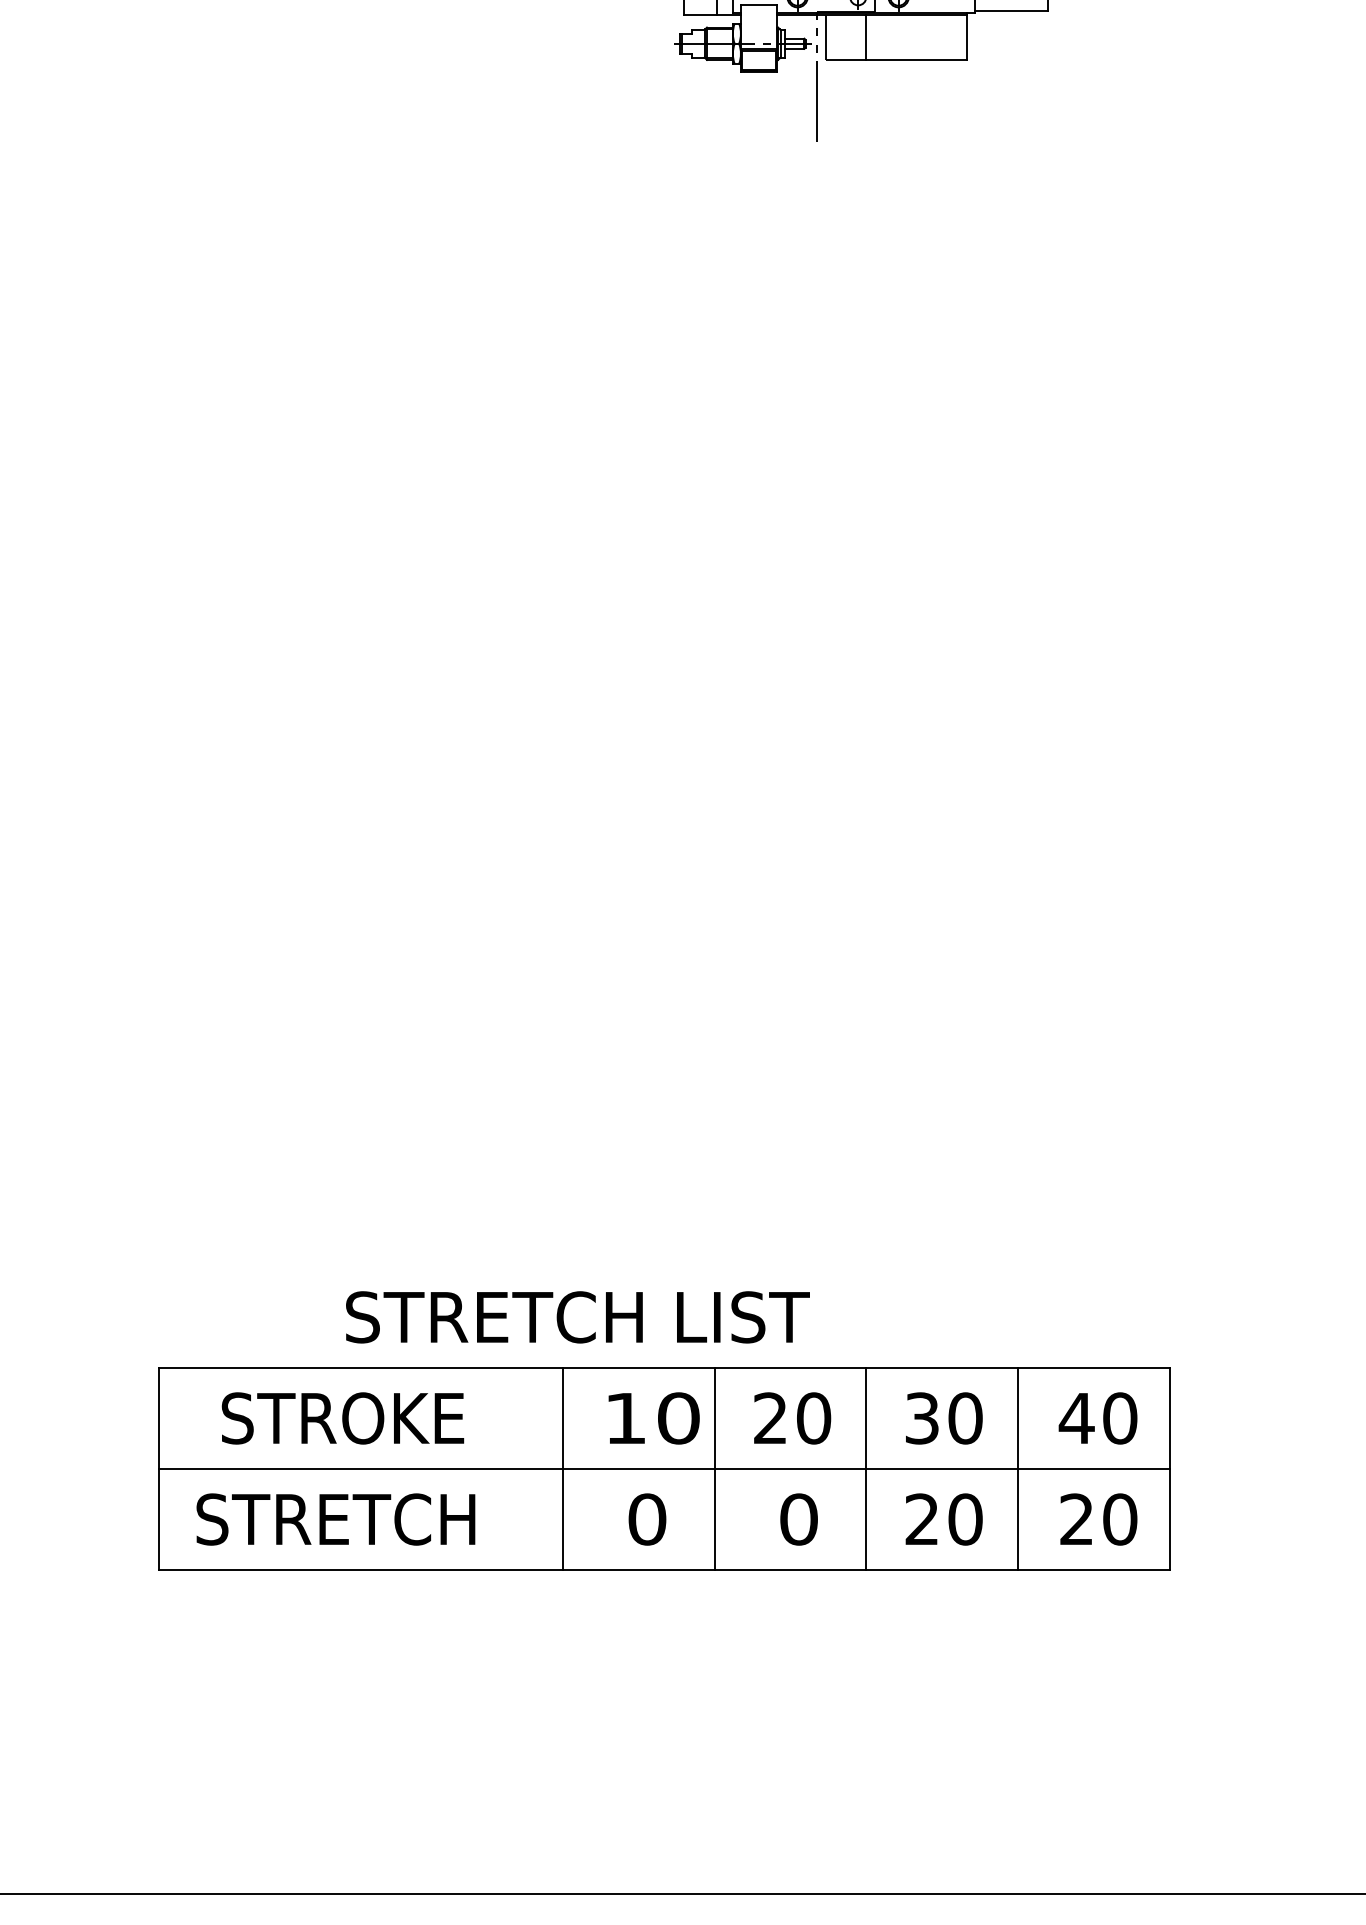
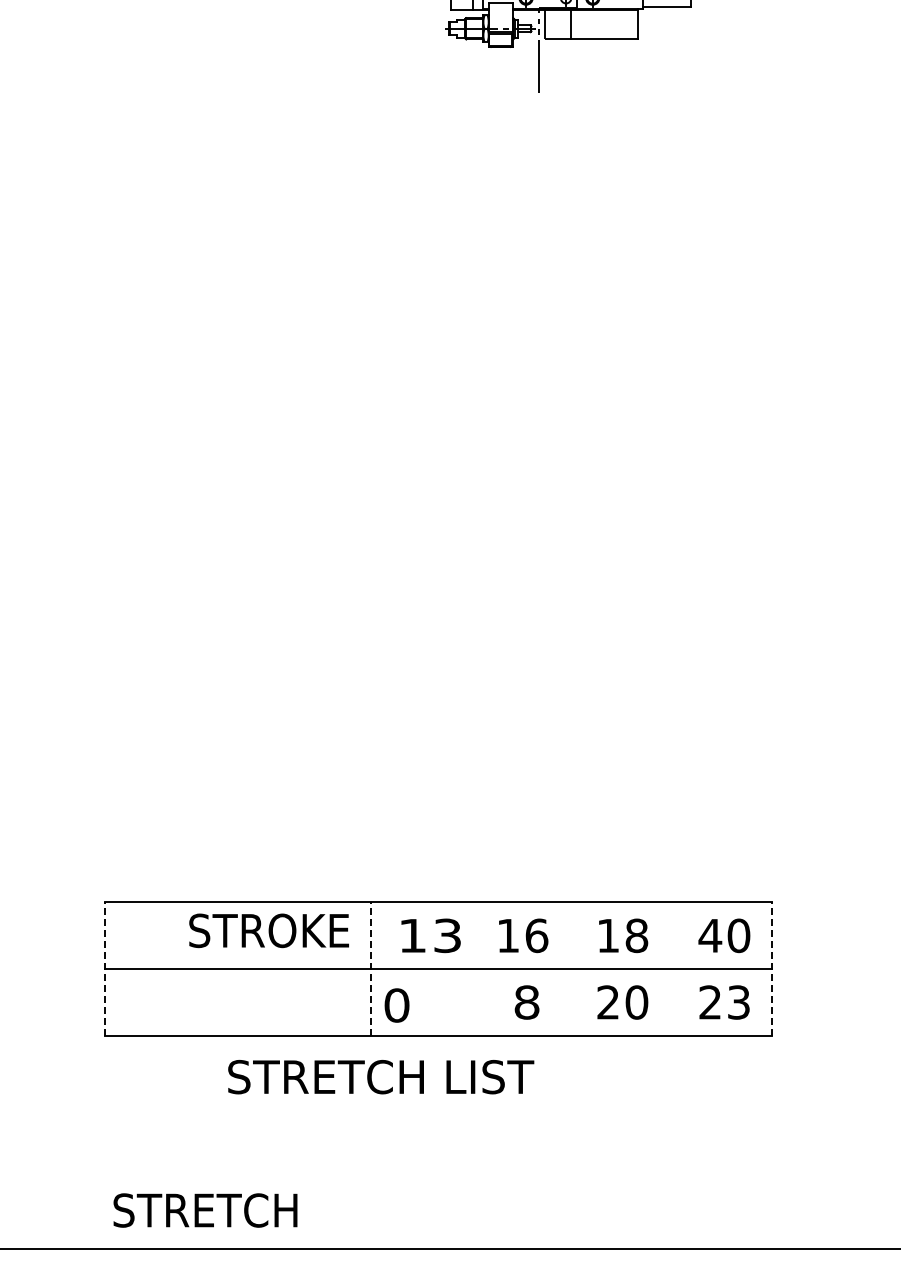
text: (578, 1317) -> (381, 1077), moved
text: (341, 1417) -> (268, 930), moved
text: (678, 1417) -> (447, 935), 10 -> 13
text: (792, 1417) -> (522, 935), 20 -> 16
text: (943, 1417) -> (622, 935), 30 -> 18
line: (714, 1467) -> (471, 968), removed
line: (866, 1467) -> (571, 968), removed
line: (1017, 1467) -> (671, 968), removed
line: (158, 1469) -> (104, 969), solid -> dashed
line: (563, 1469) -> (371, 969), solid -> dashed
line: (1169, 1469) -> (771, 969), solid -> dashed
text: (335, 1519) -> (205, 1210), moved
text: (646, 1519) -> (396, 1005), moved
text: (798, 1519) -> (526, 1002), 0 -> 8
text: (1119, 1519) -> (738, 1002), 20 -> 23

